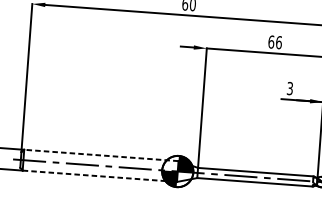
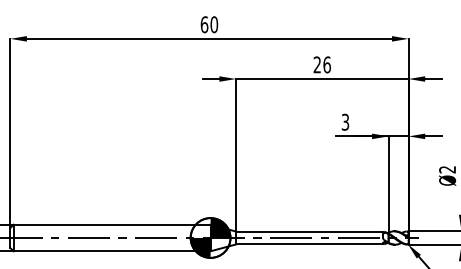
text: (271, 41) -> (317, 64), 66 -> 26
line: (100, 155) -> (111, 224), dashed -> solid
line: (100, 176) -> (112, 251), dashed -> solid

